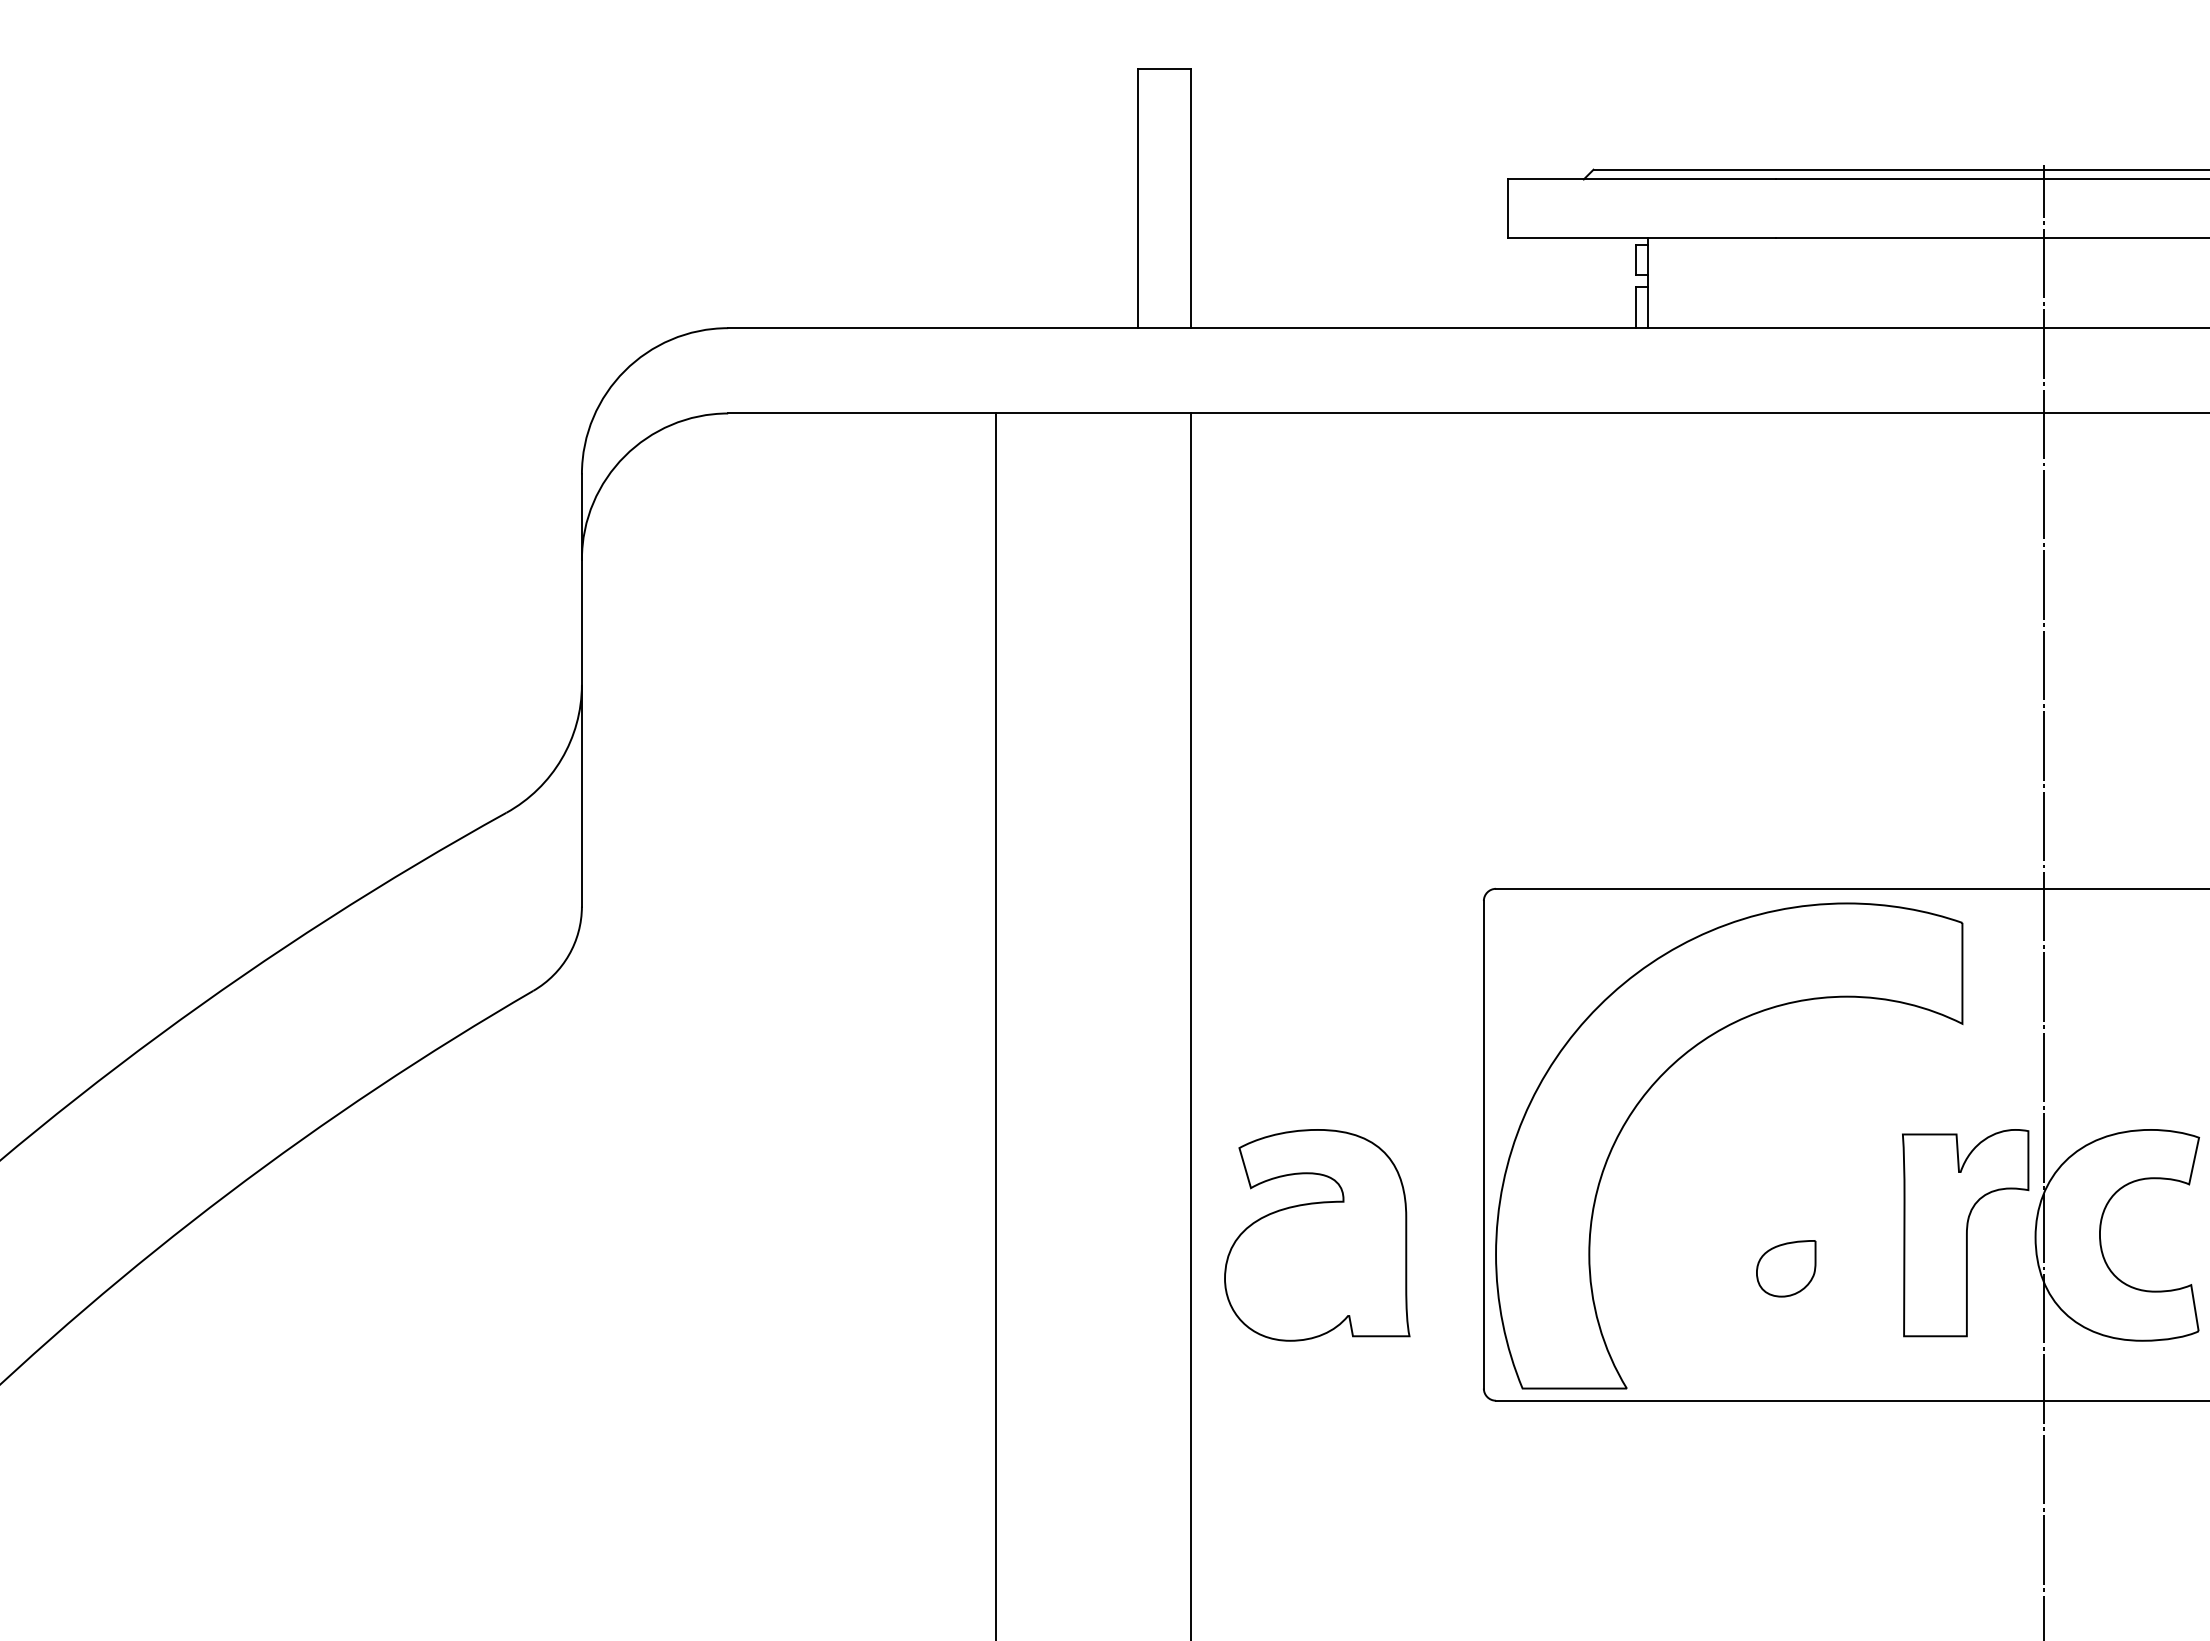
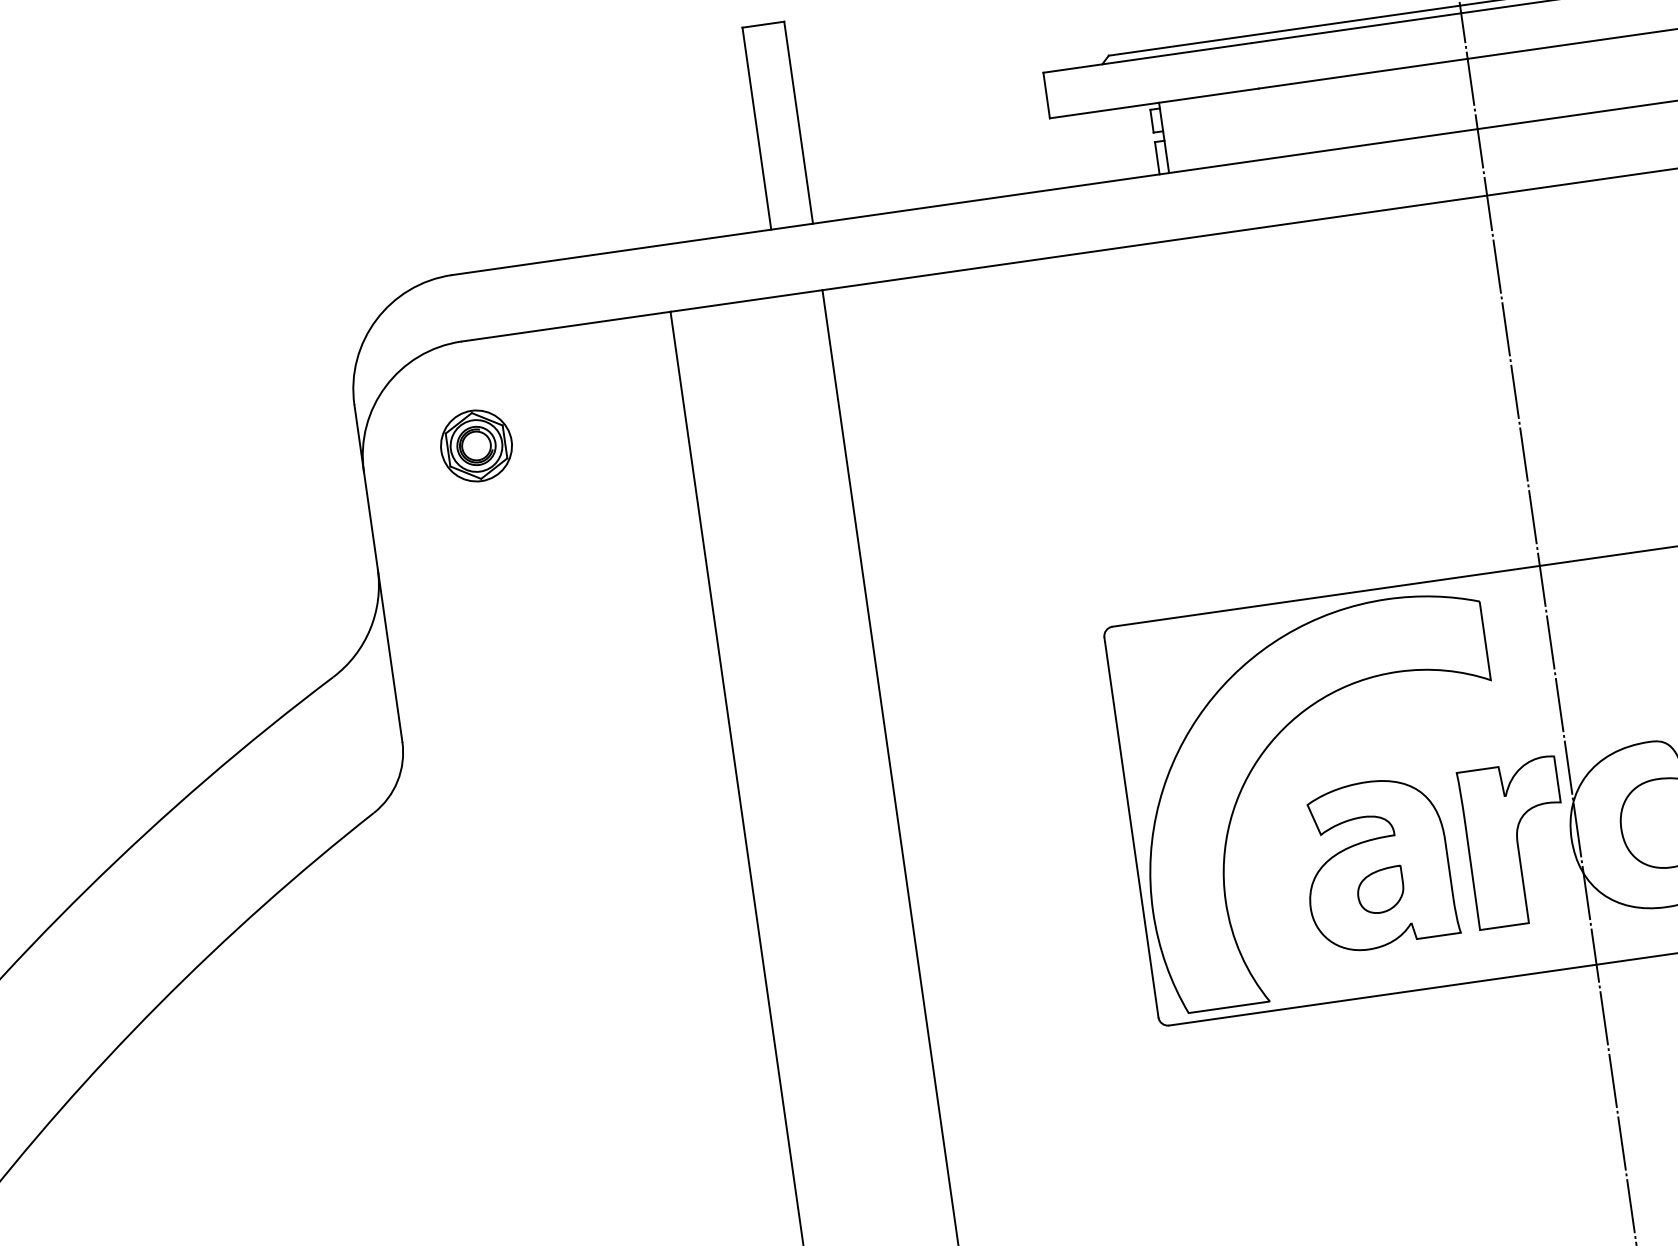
part: (728, 547) -> (476, 445), added
part: (1317, 1235) -> (1378, 864), moved

